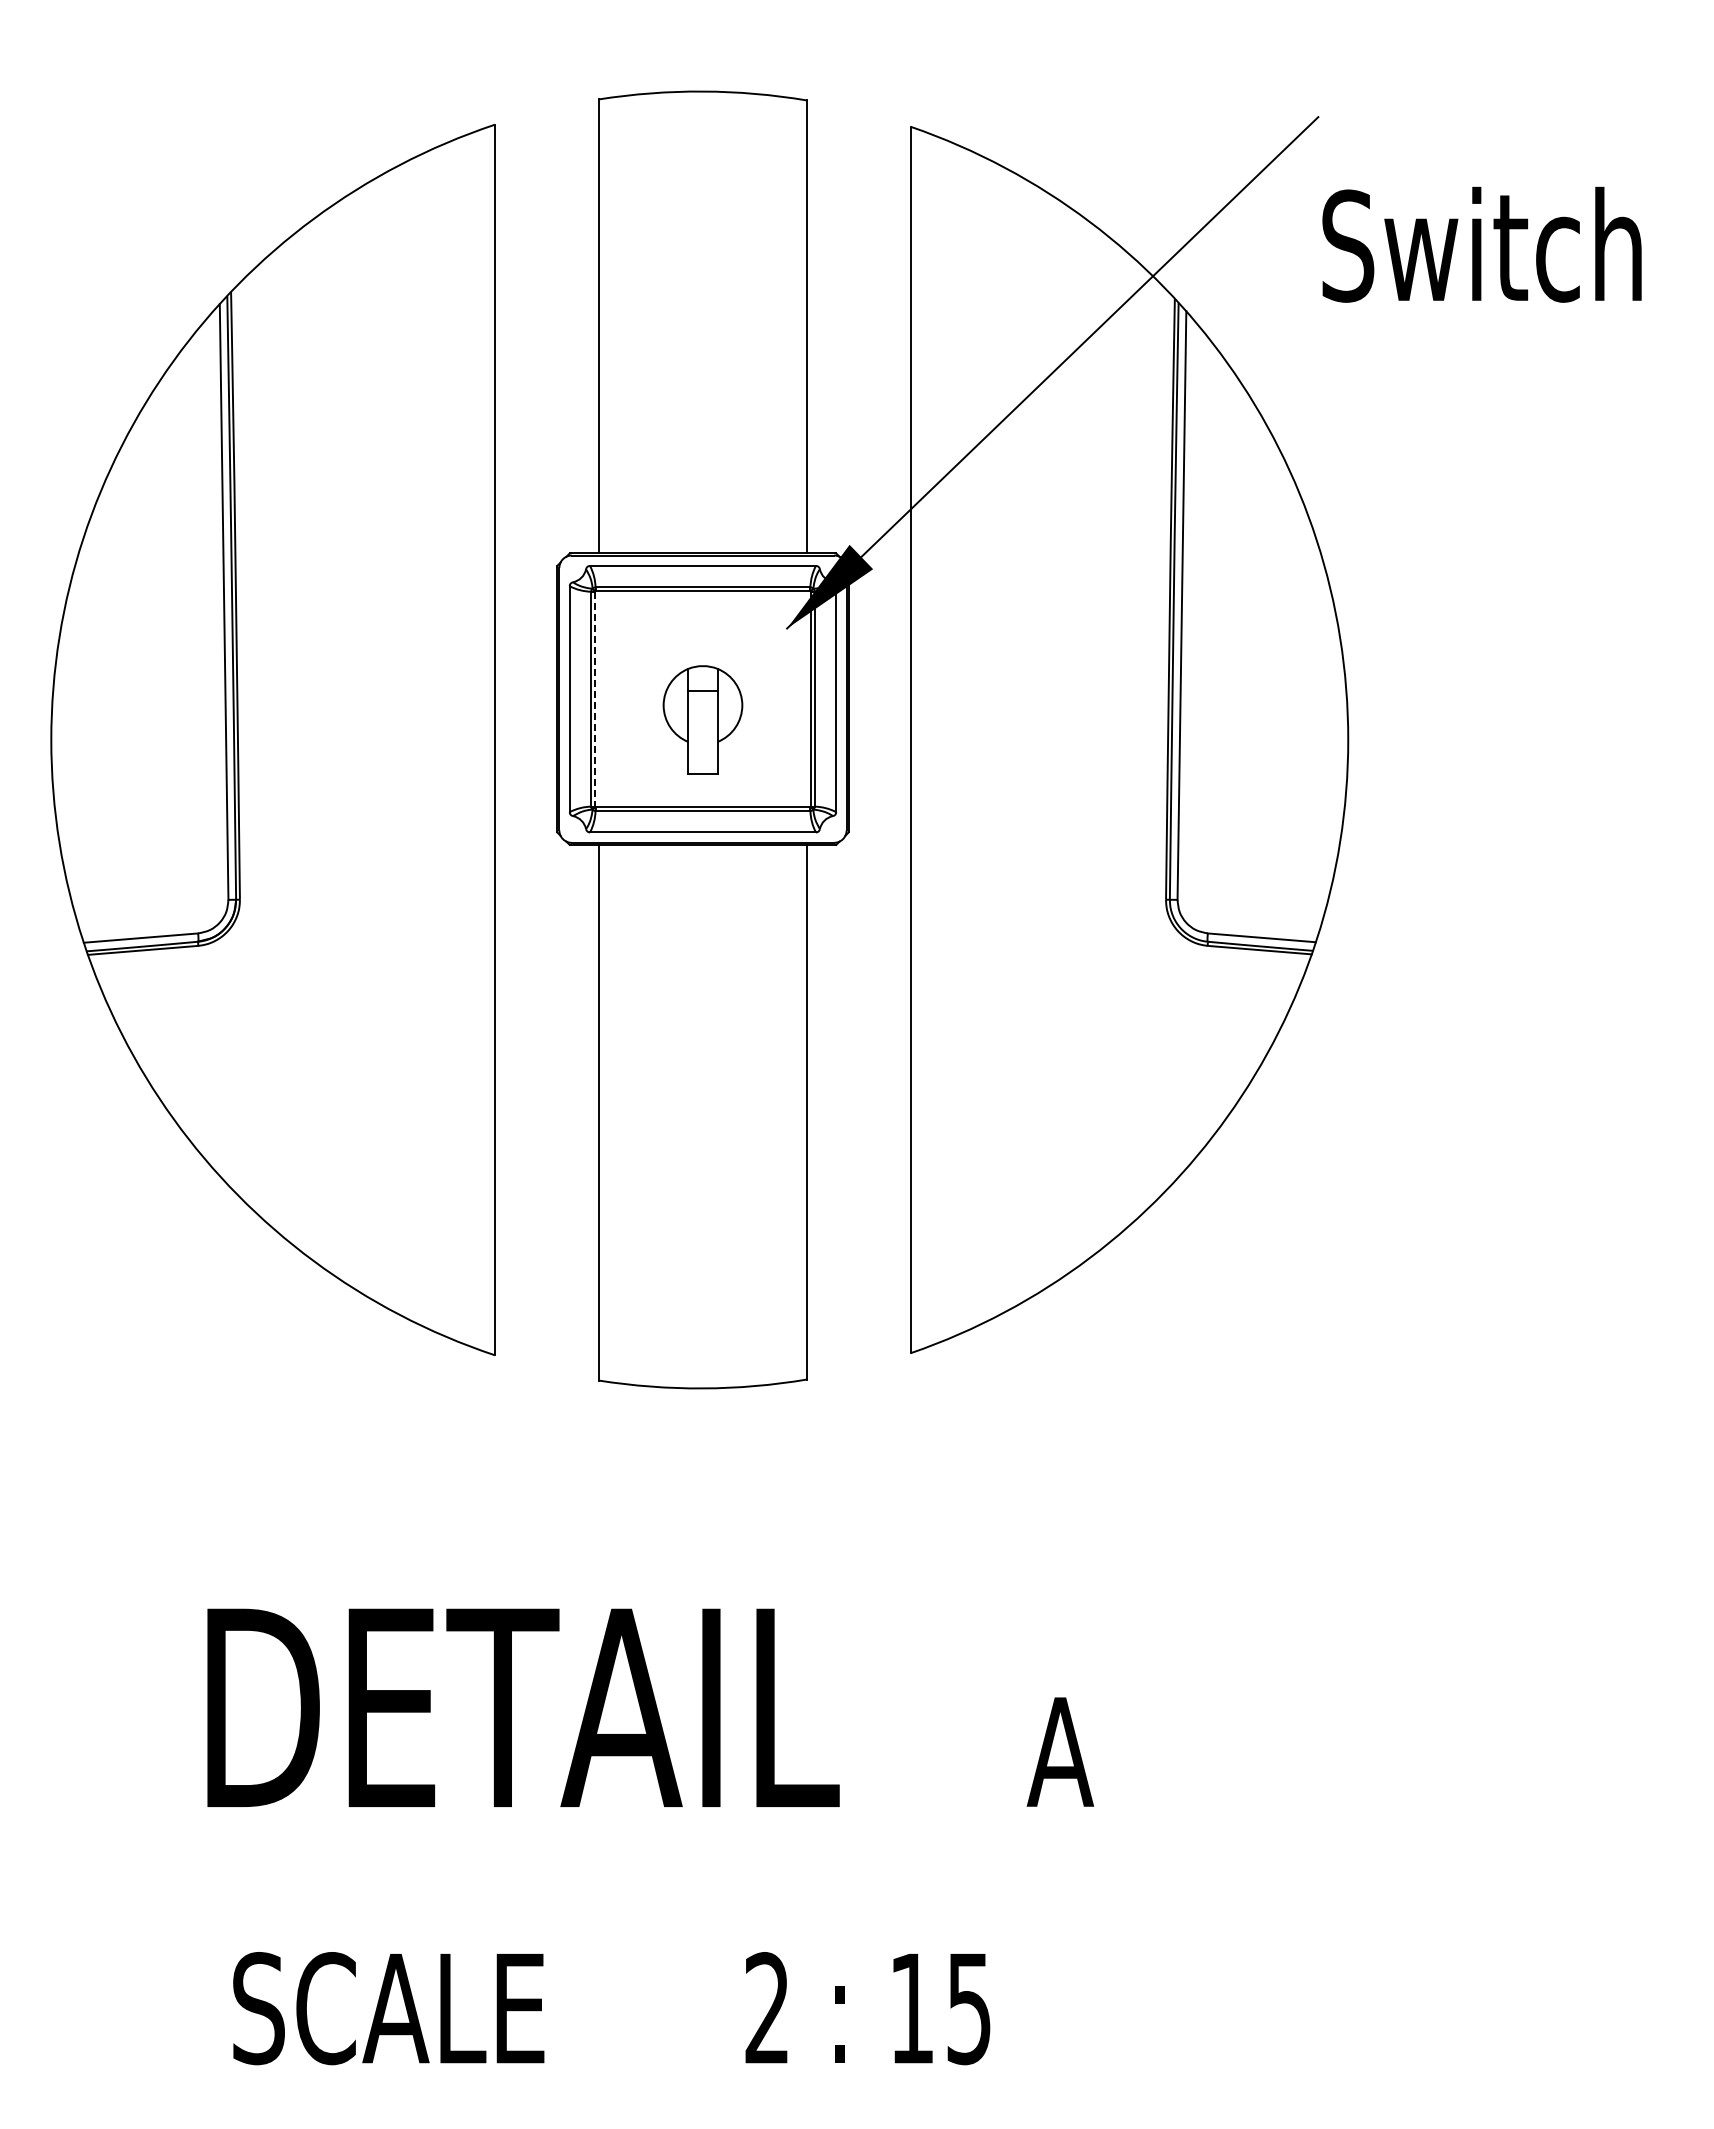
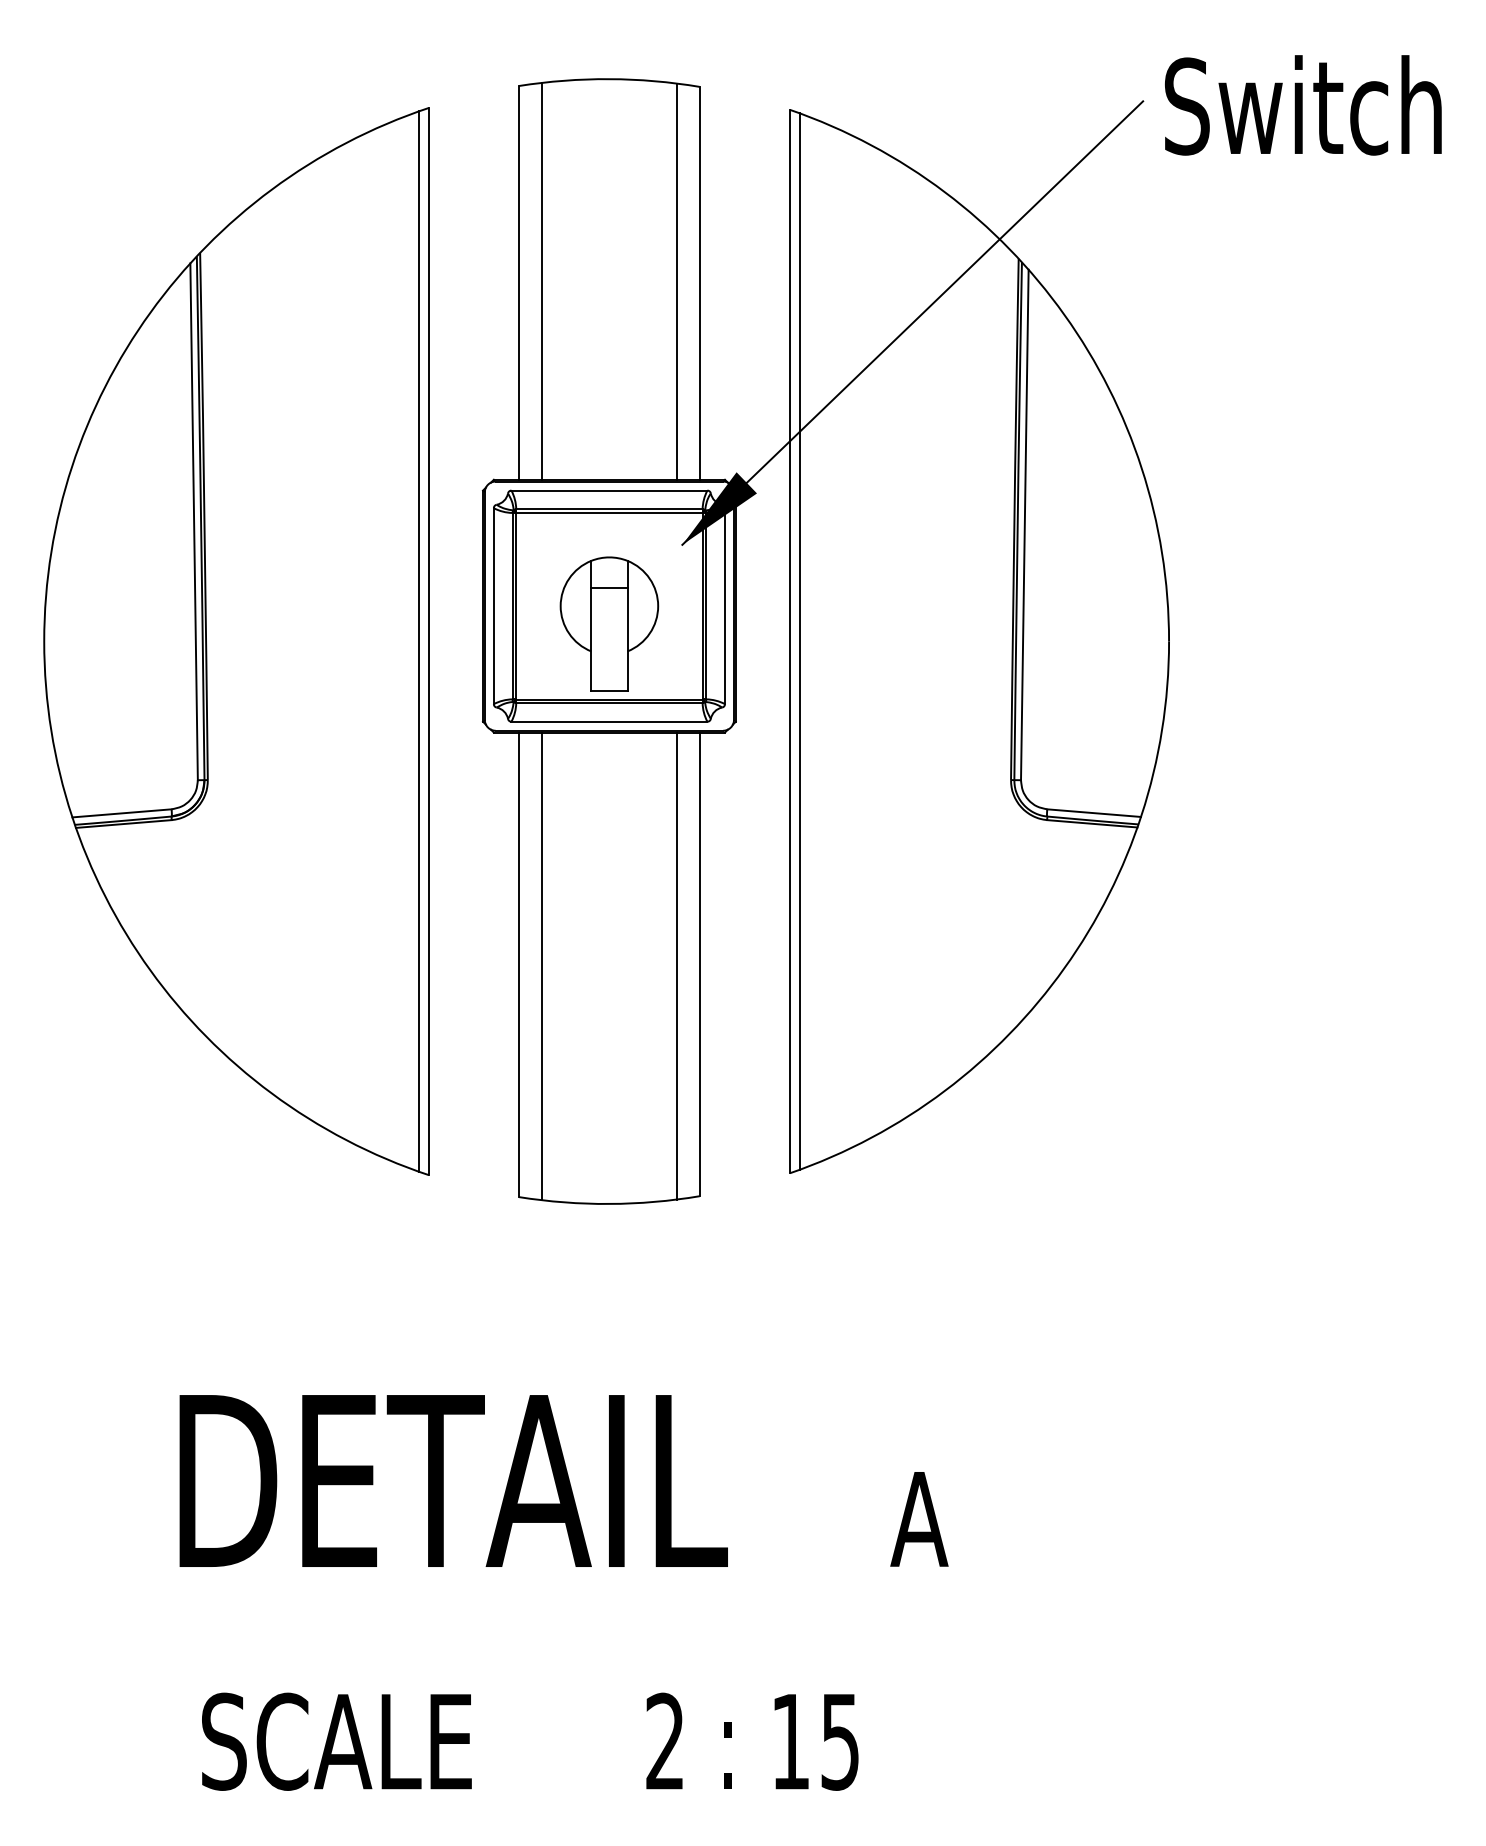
text: (1481, 244) -> (1302, 105), moved
line: (625, 324) -> (542, 281), added
line: (780, 324) -> (676, 281), added
line: (595, 699) -> (516, 606), dashed -> solid
part: (702, 719) -> (609, 623), size x1.43
line: (483, 739) -> (419, 641), added
line: (922, 739) -> (799, 641), added
line: (780, 1113) -> (676, 965), added
line: (625, 1114) -> (542, 966), added

